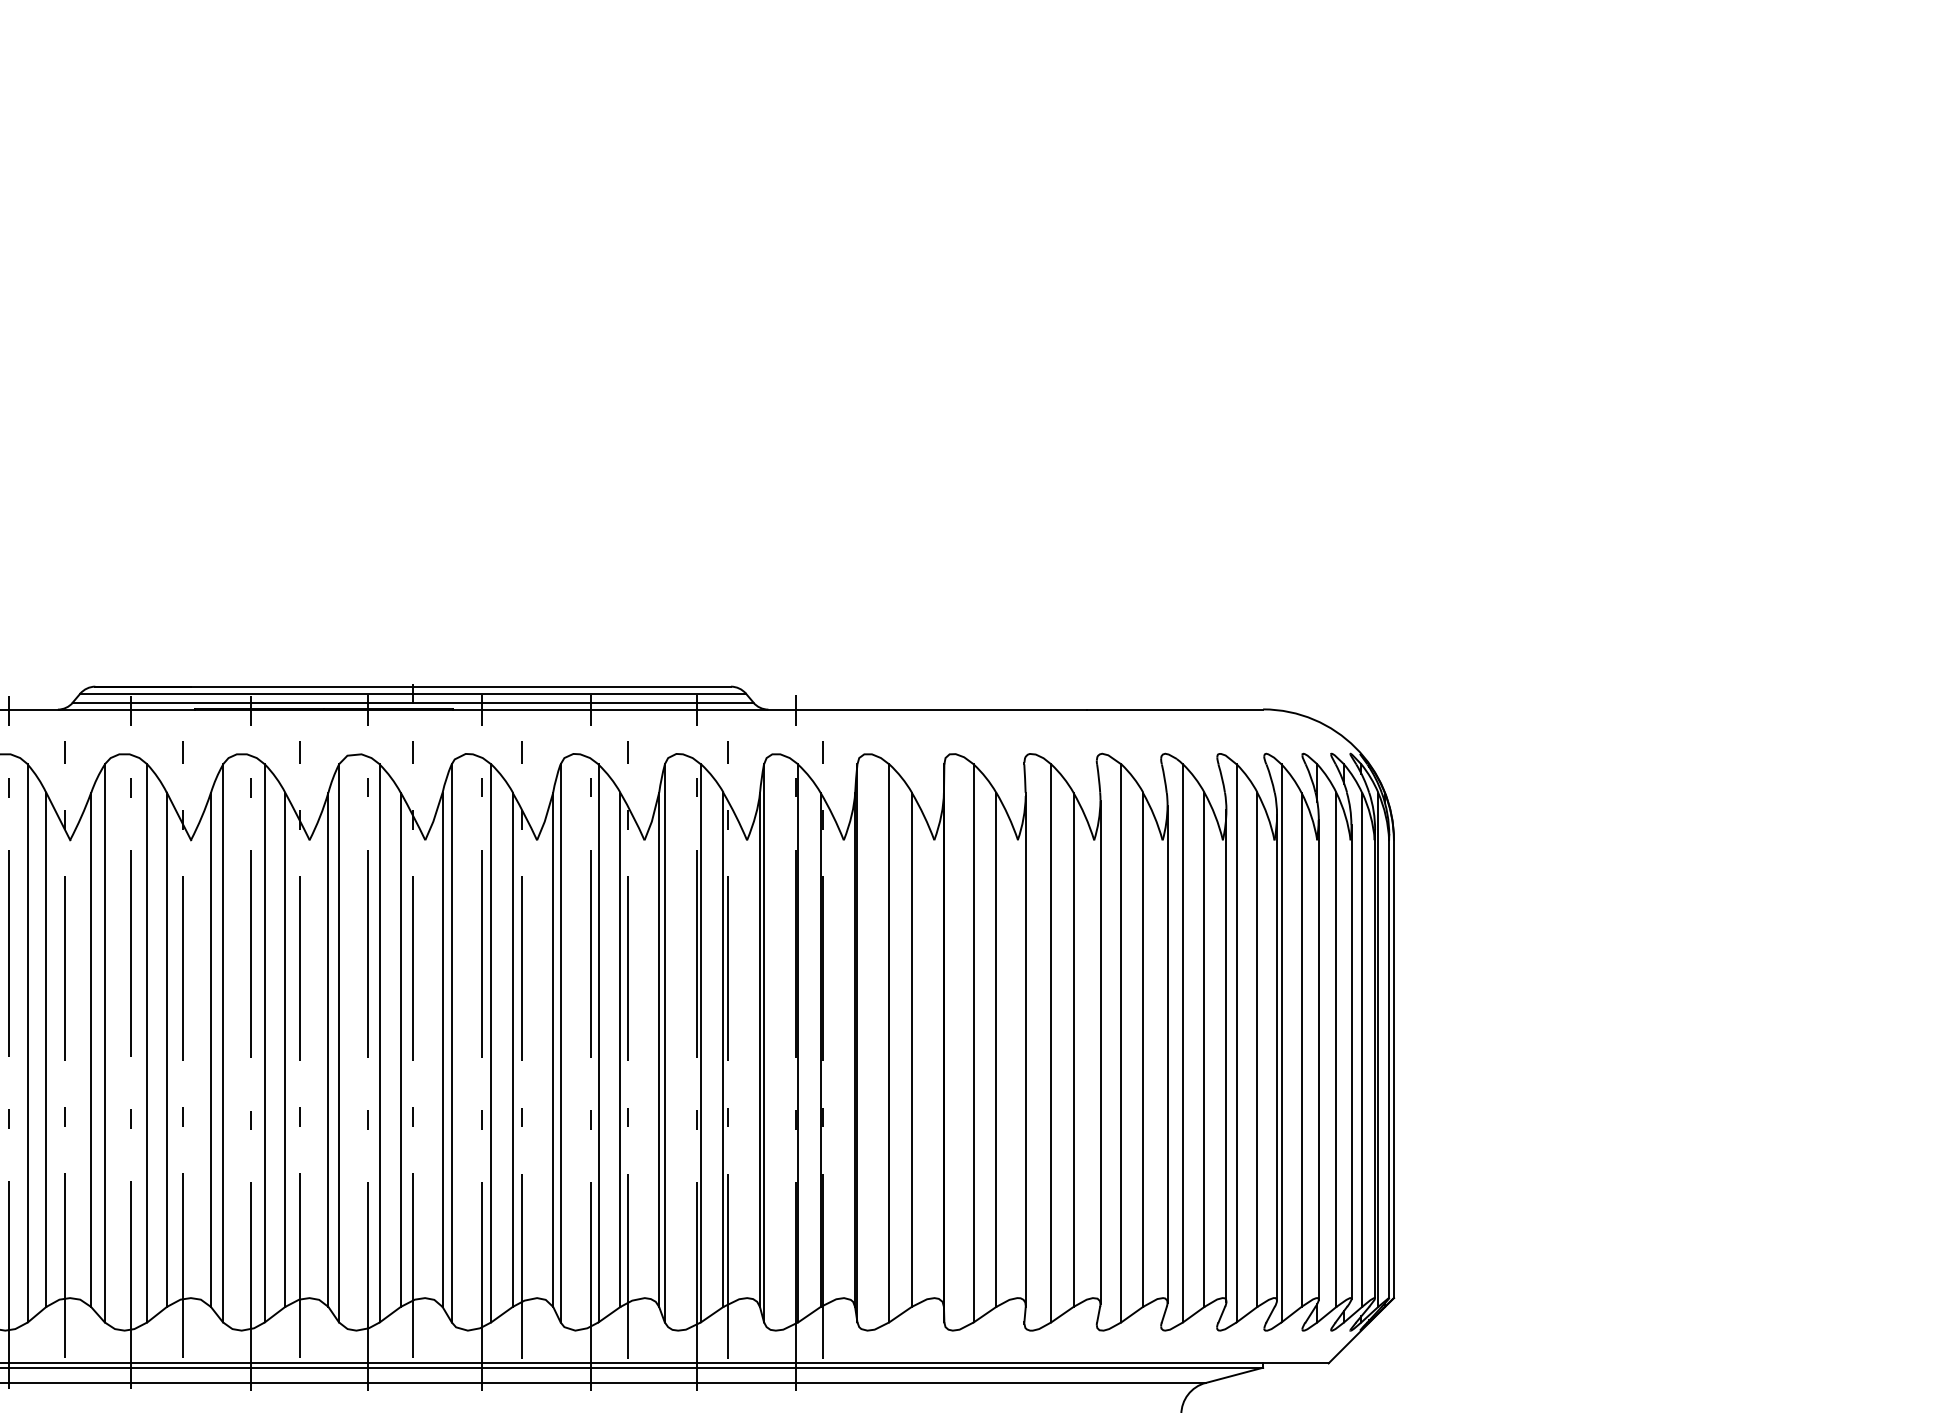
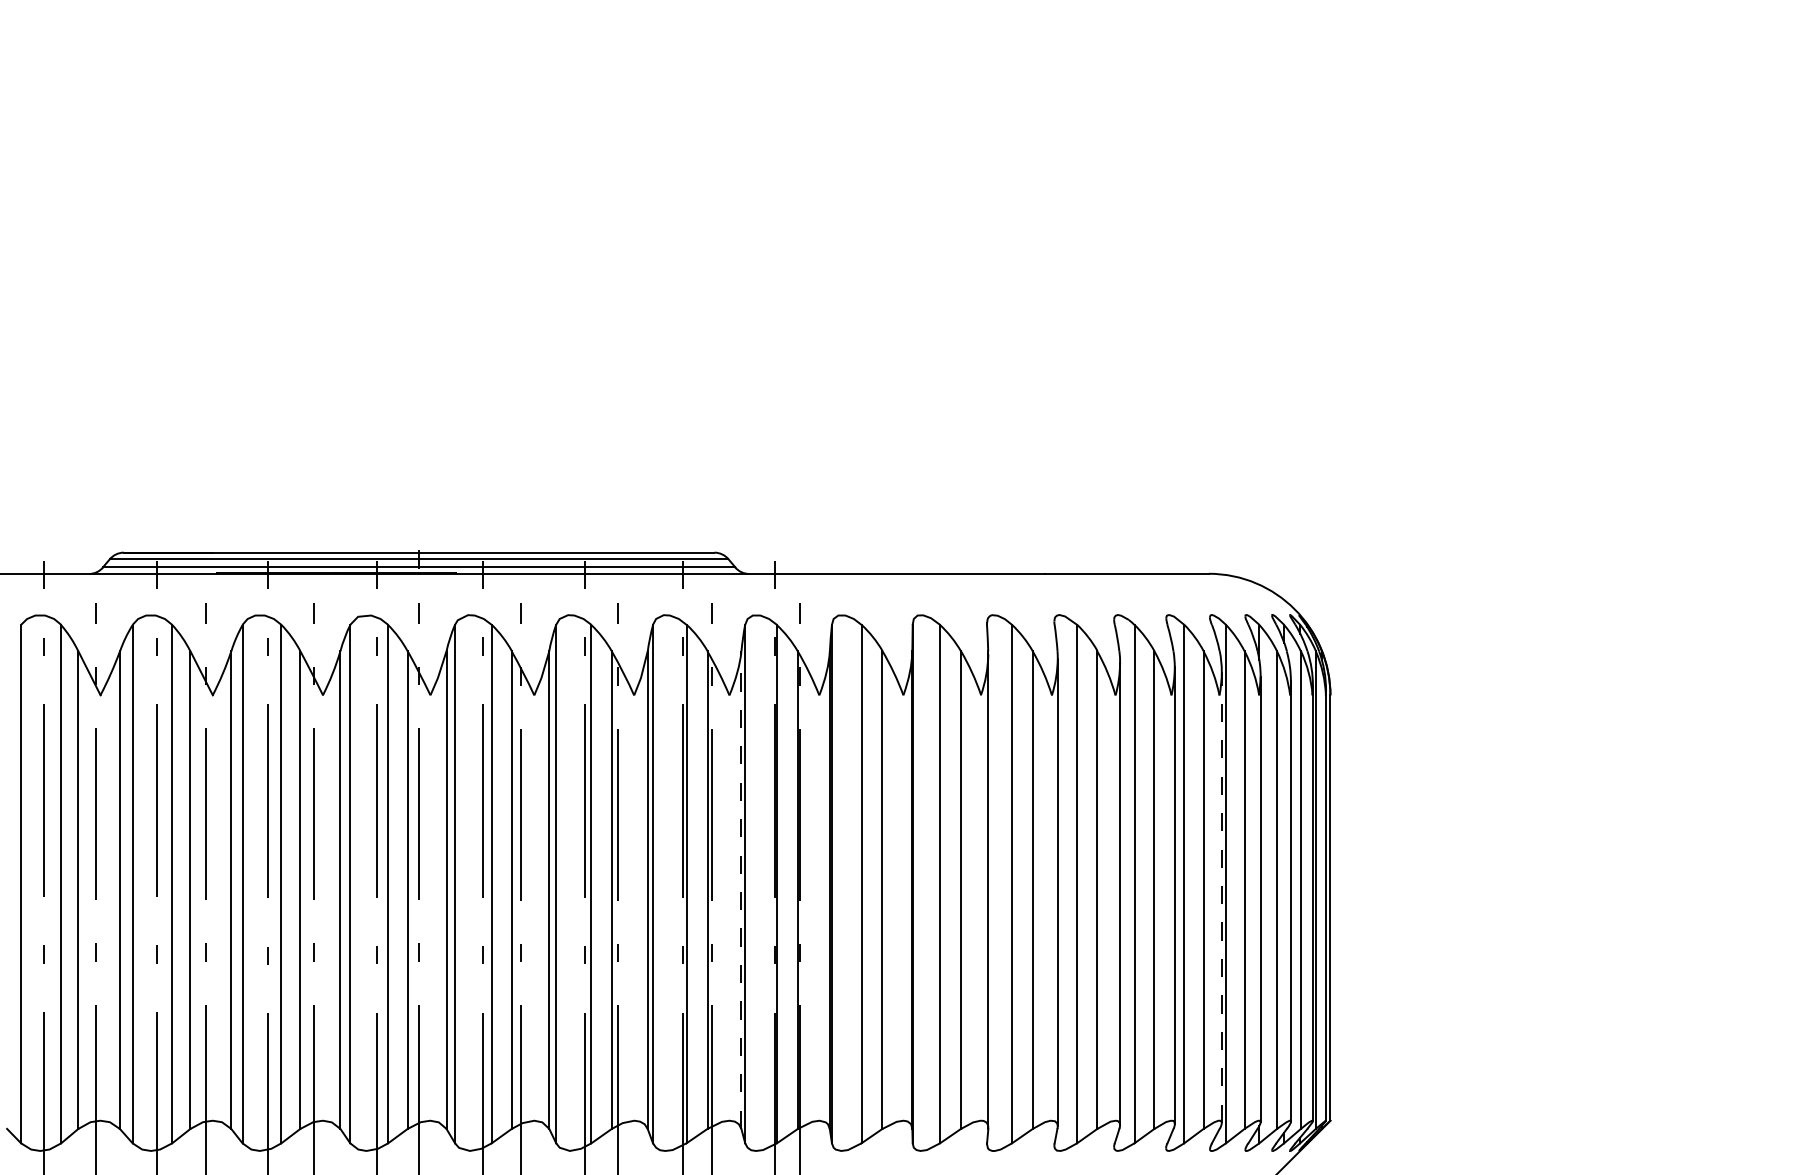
line: (759, 1049) -> (740, 889), solid -> dashed
line: (1277, 1057) -> (1222, 897), solid -> dashed

